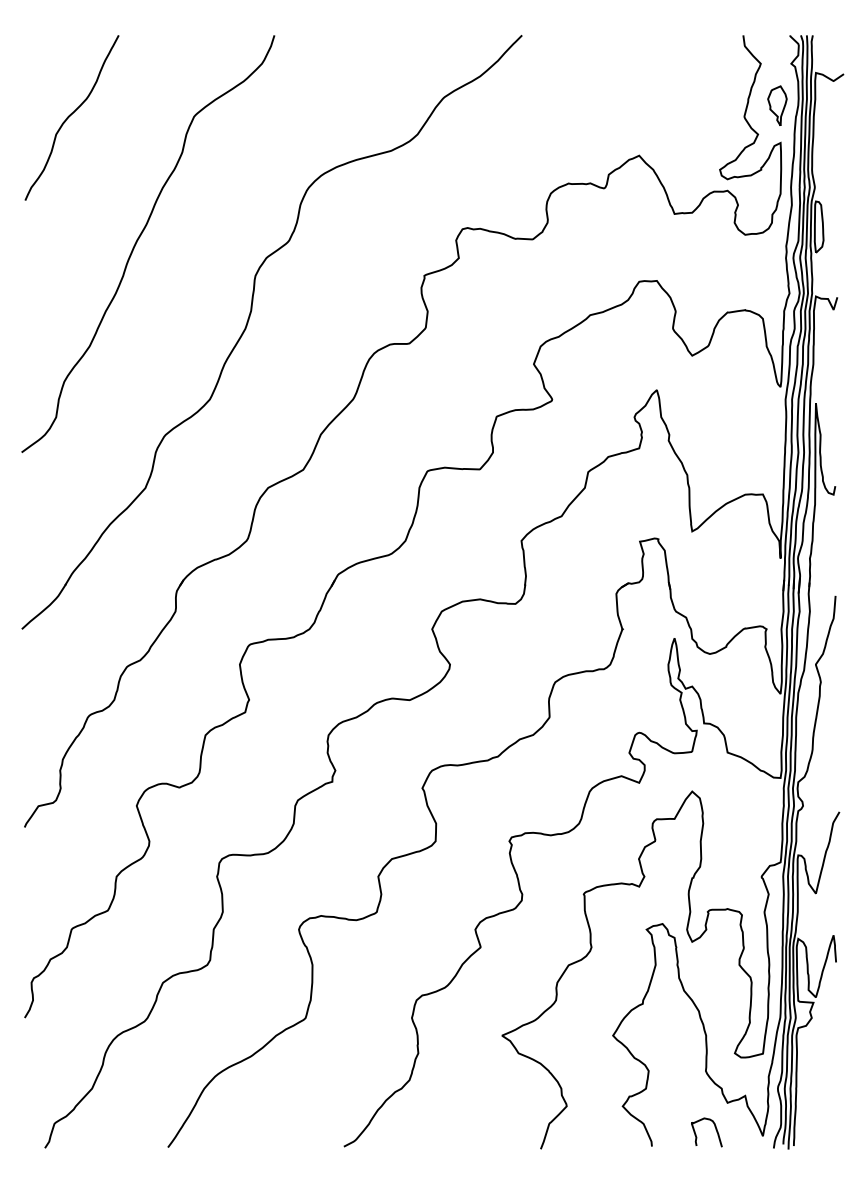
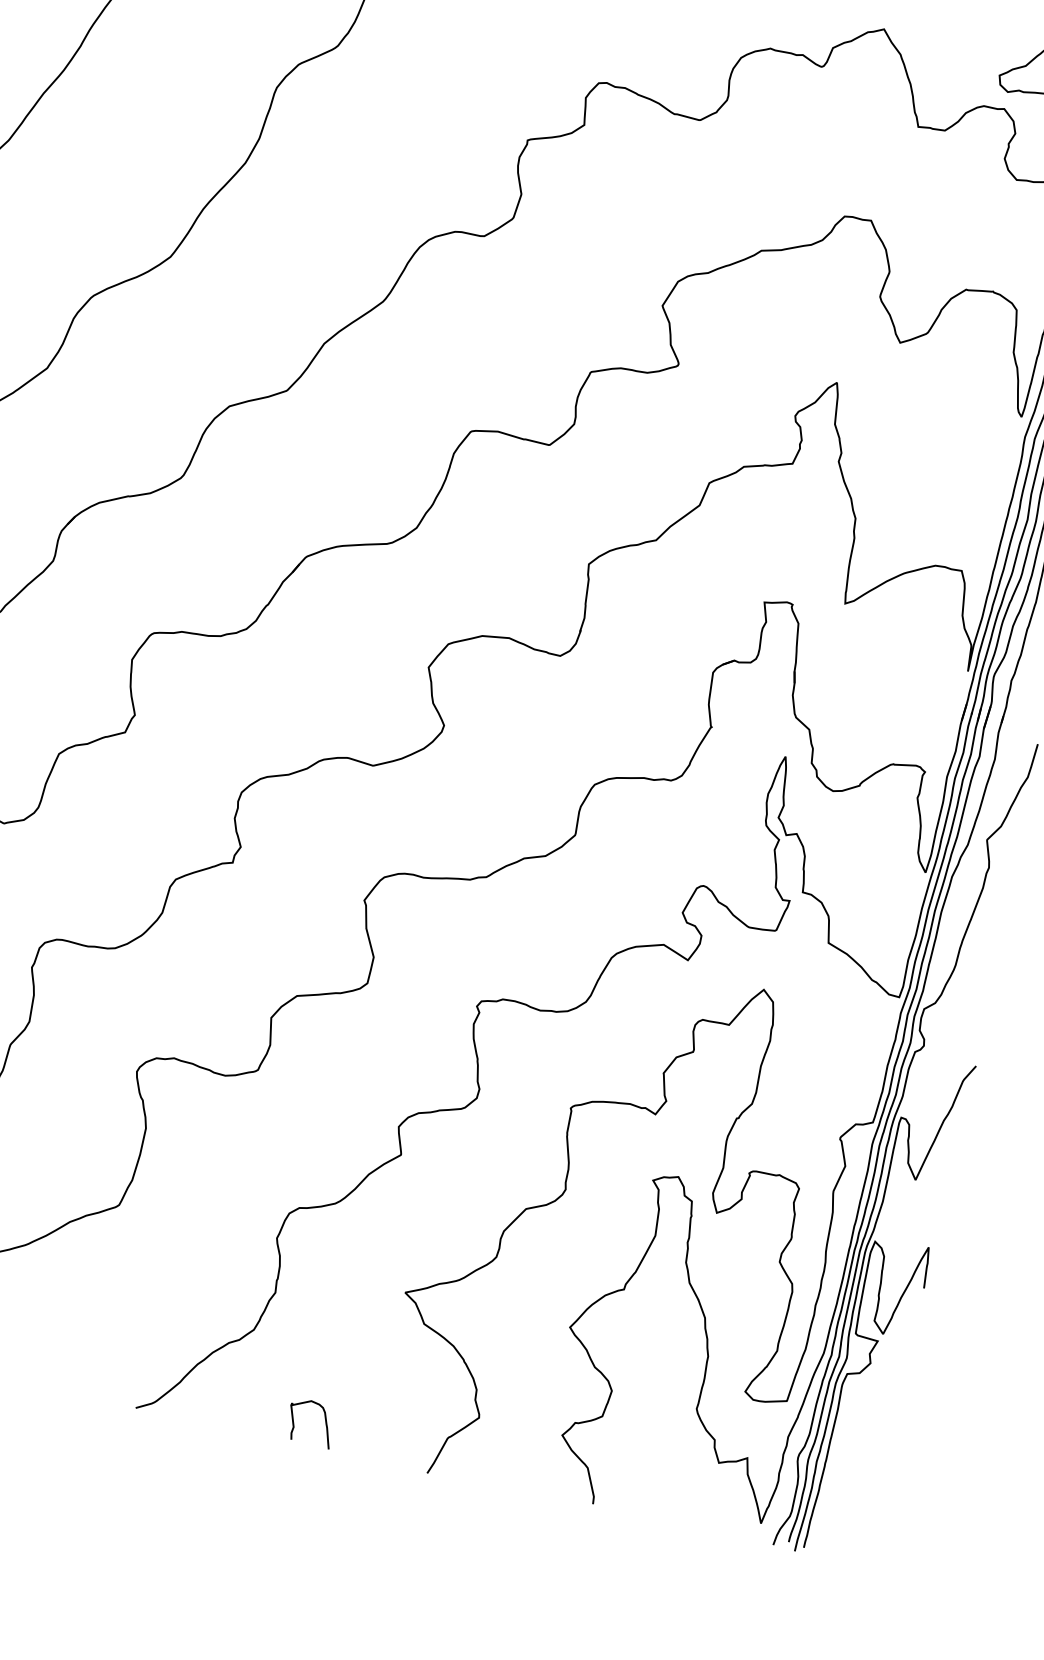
curve: (714, 1127) -> (323, 1417), moved

